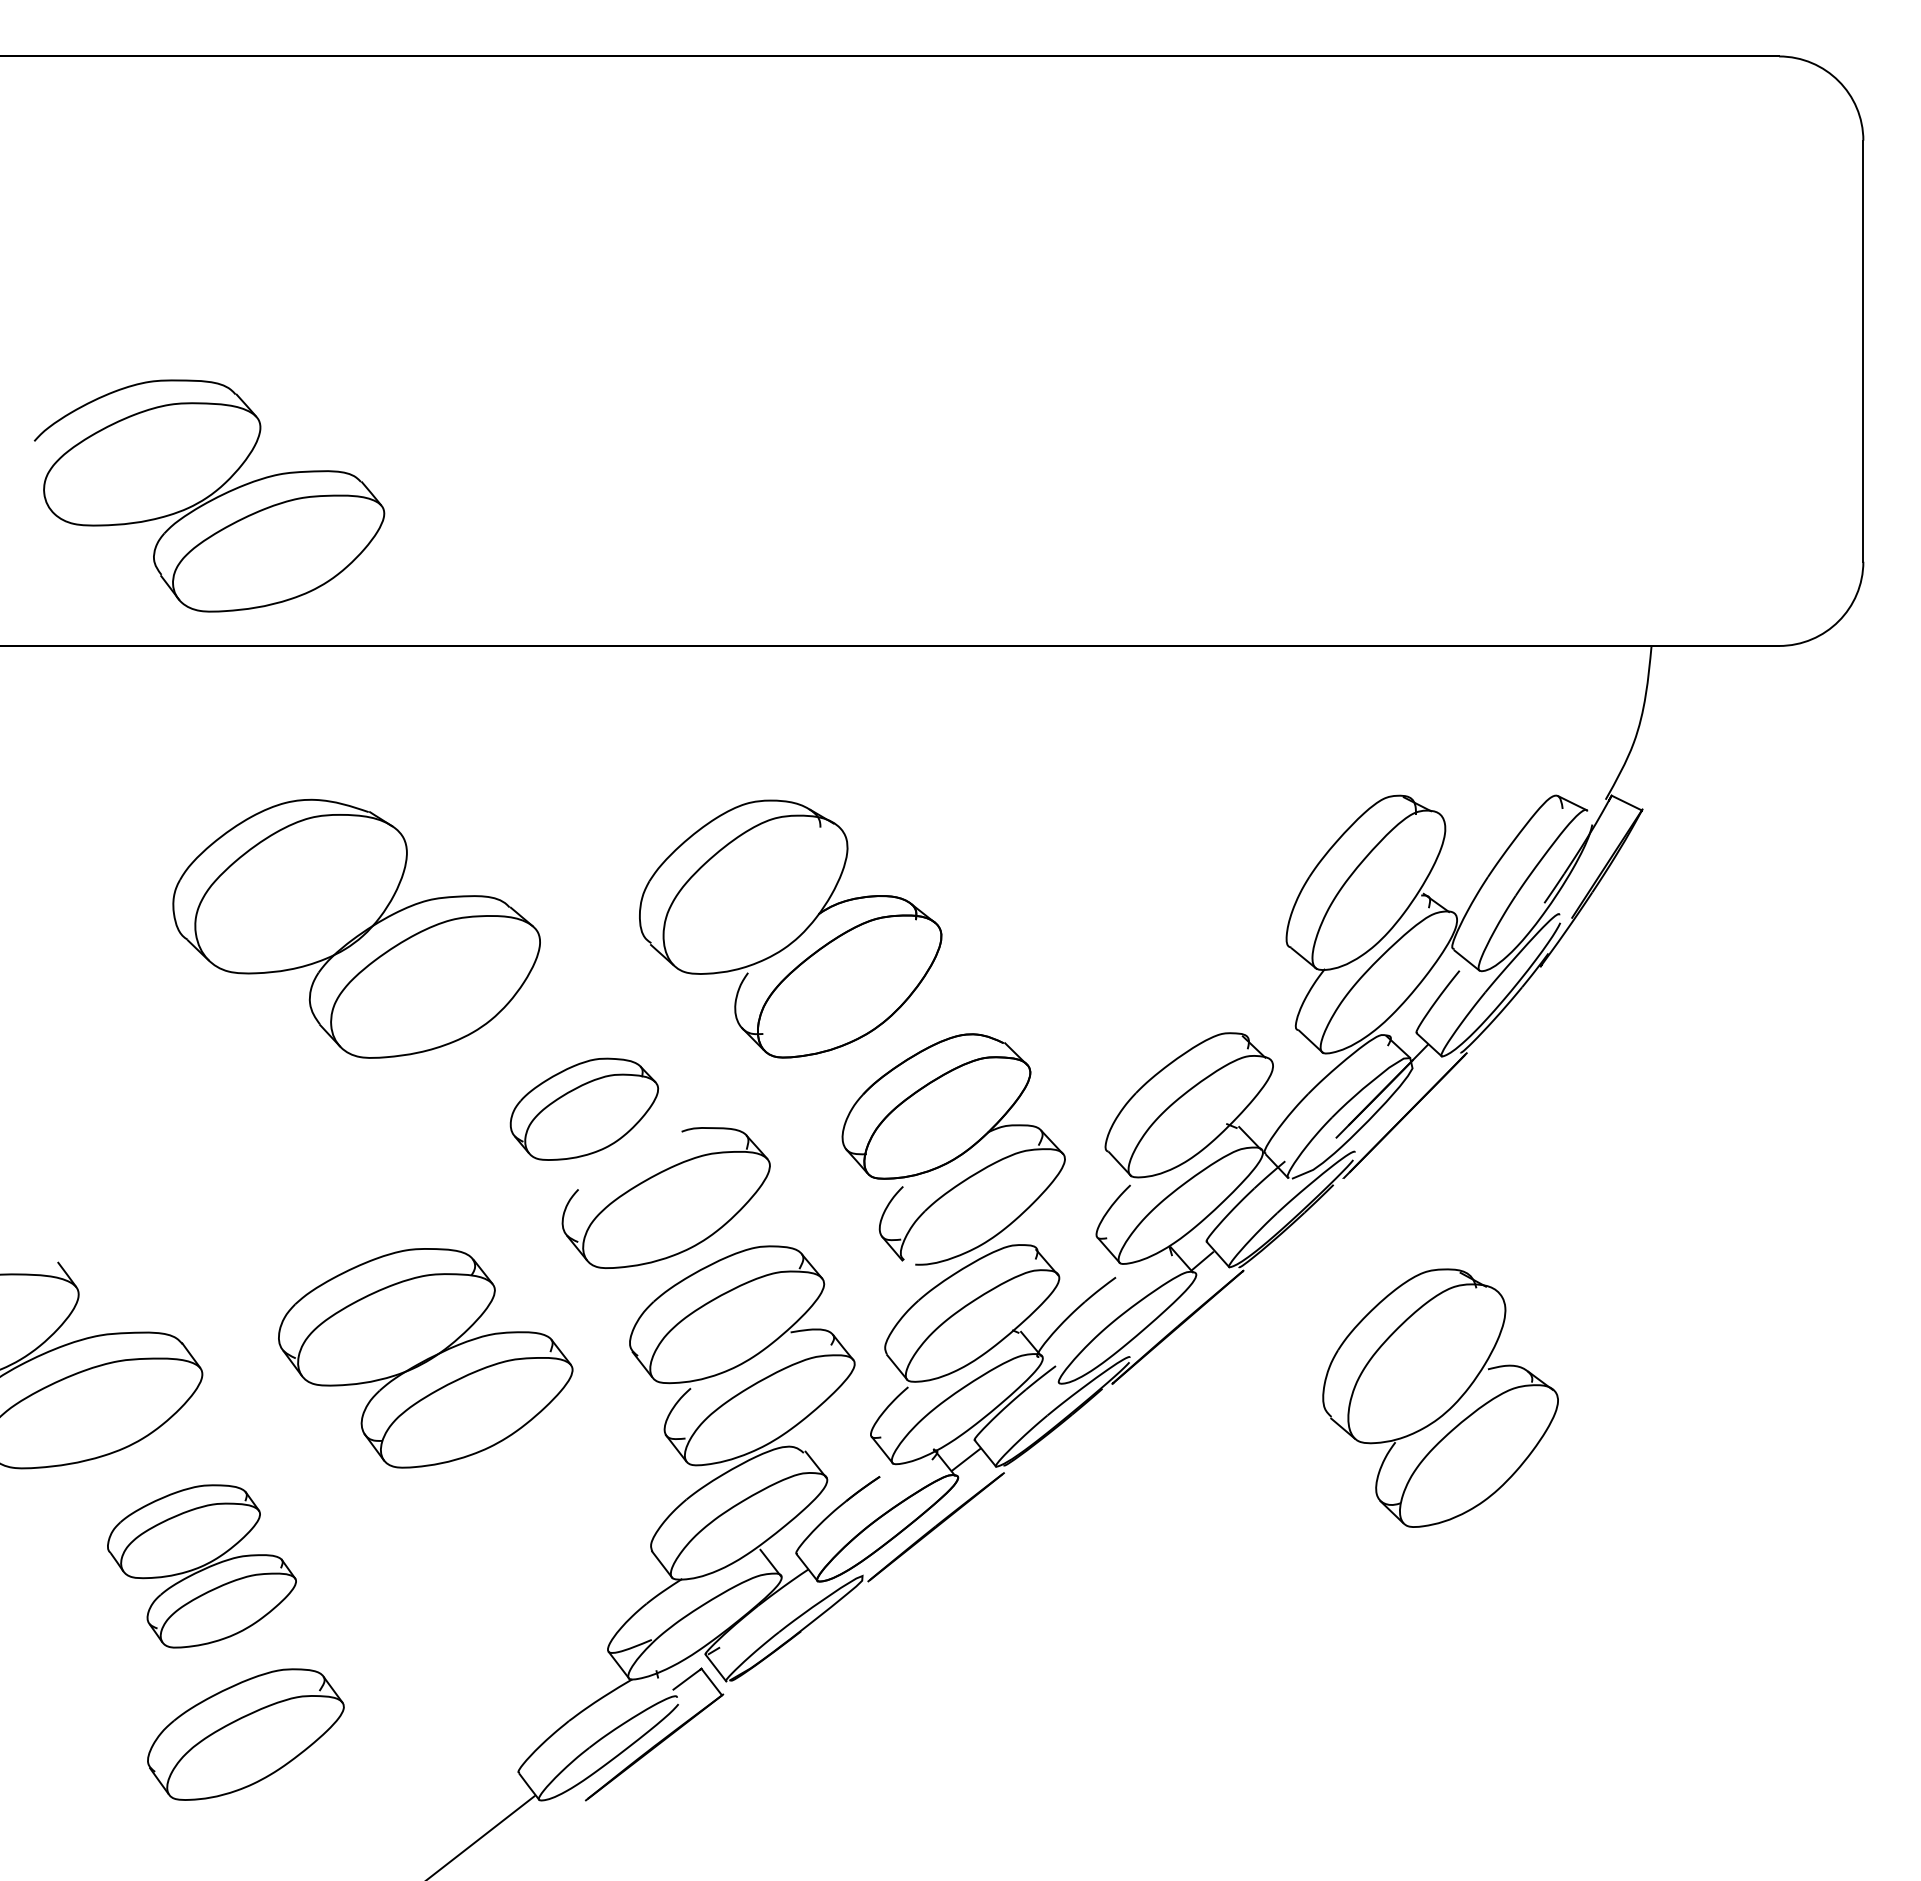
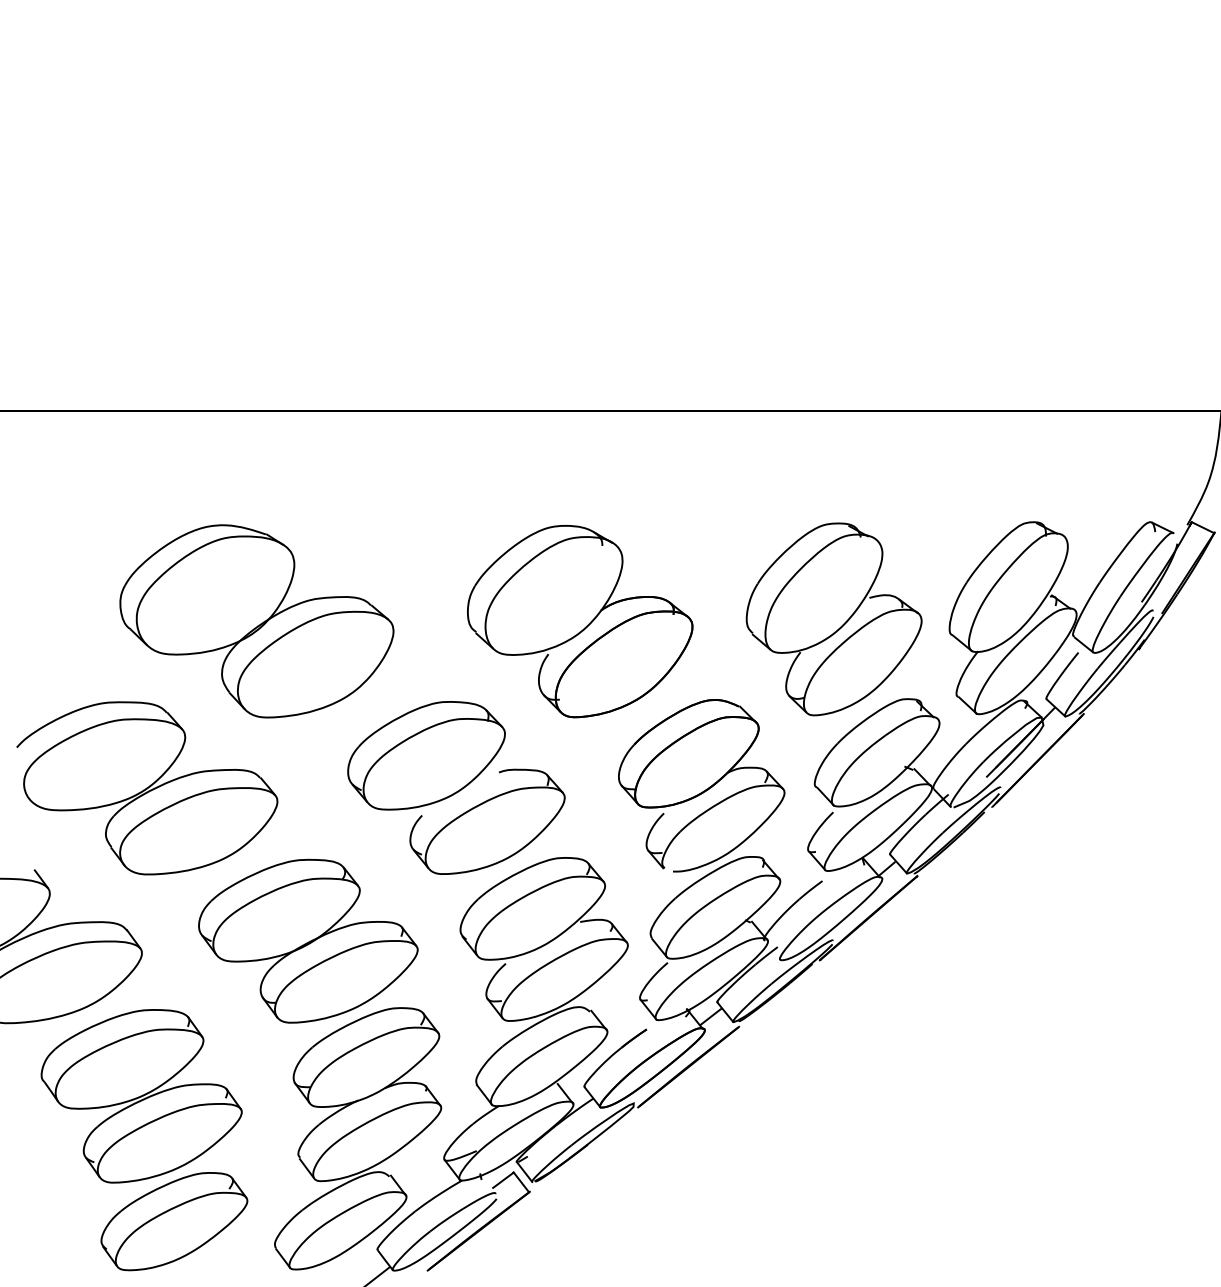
part: (209, 495) -> (147, 787), moved
part: (584, 1109) -> (426, 755), size x1.43
part: (1440, 1397) -> (834, 618), moved
part: (201, 1566) -> (141, 1096), size x1.43
part: (492, 1623) -> (358, 1138), added

